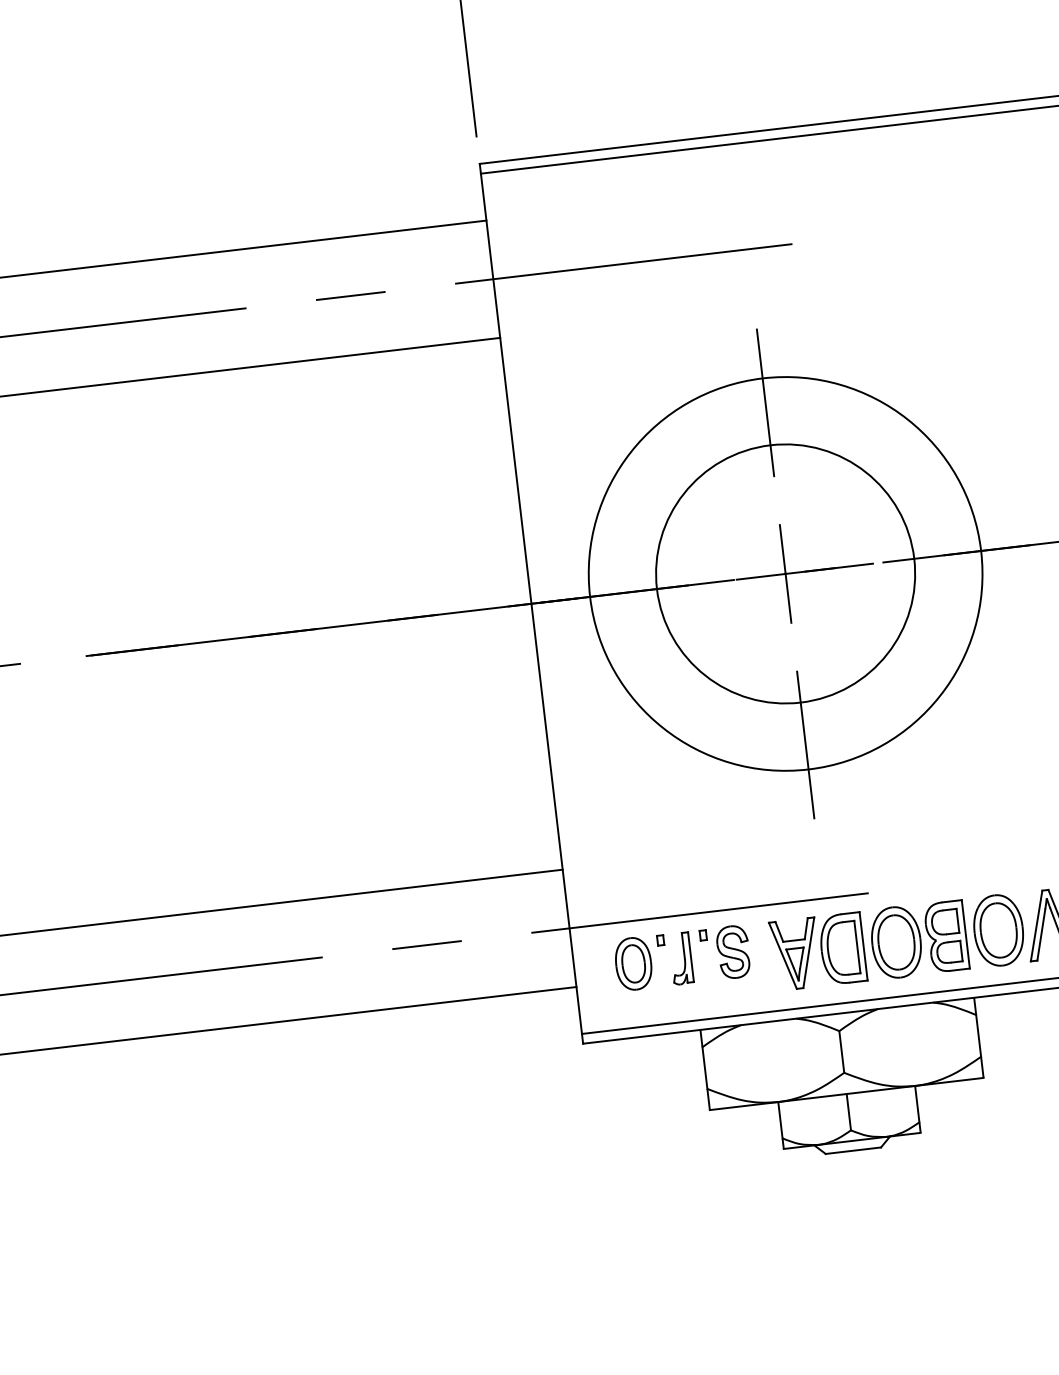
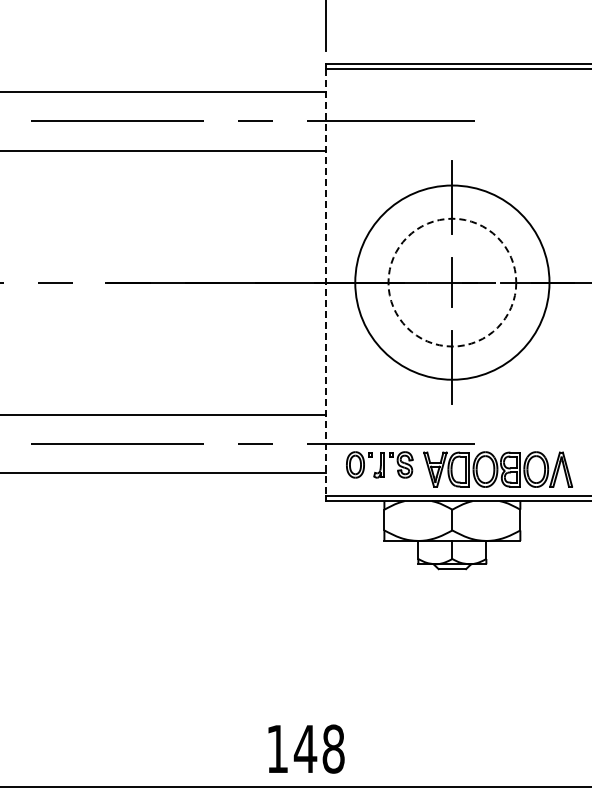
circle: (785, 573) -> (452, 282), solid -> dashed
line: (532, 603) -> (326, 282), solid -> dashed

